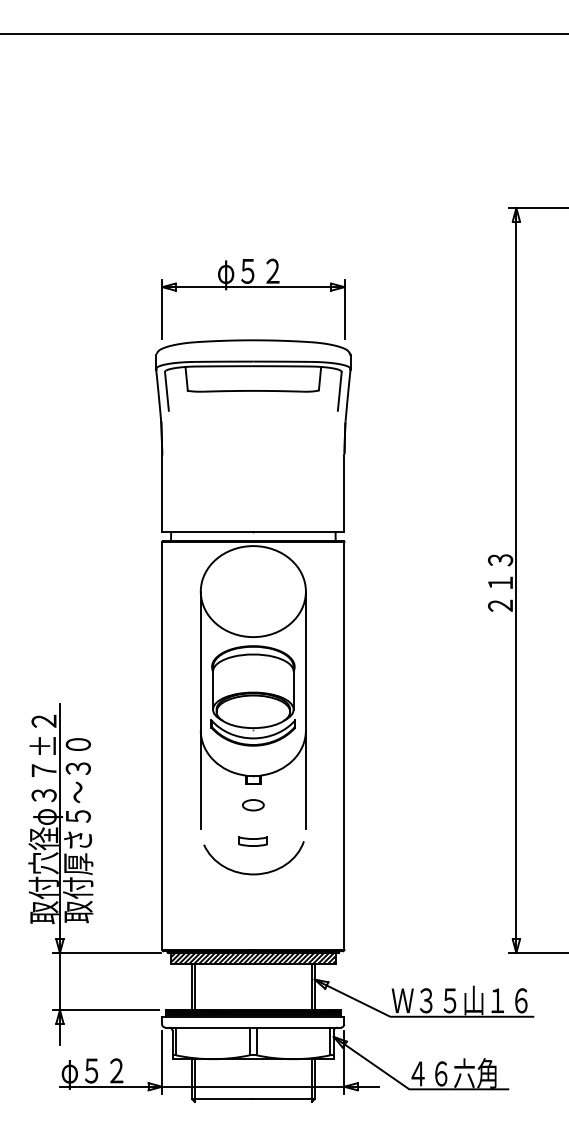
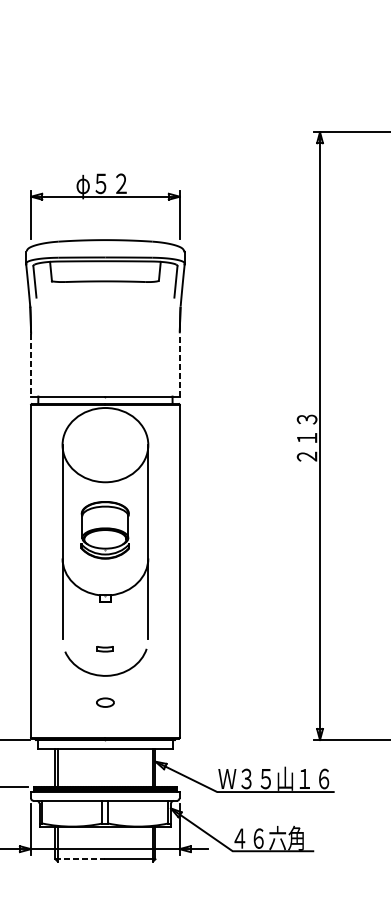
line: (344, 493) -> (179, 365), solid -> dashed
line: (162, 494) -> (31, 365), solid -> dashed
part: (252, 695) -> (104, 529), size x0.7
part: (253, 805) -> (105, 702), moved
part: (252, 841) -> (104, 649), size x0.7
hatch: (253, 957) -> (105, 743), removed
line: (222, 1099) -> (80, 859), solid -> dashed

